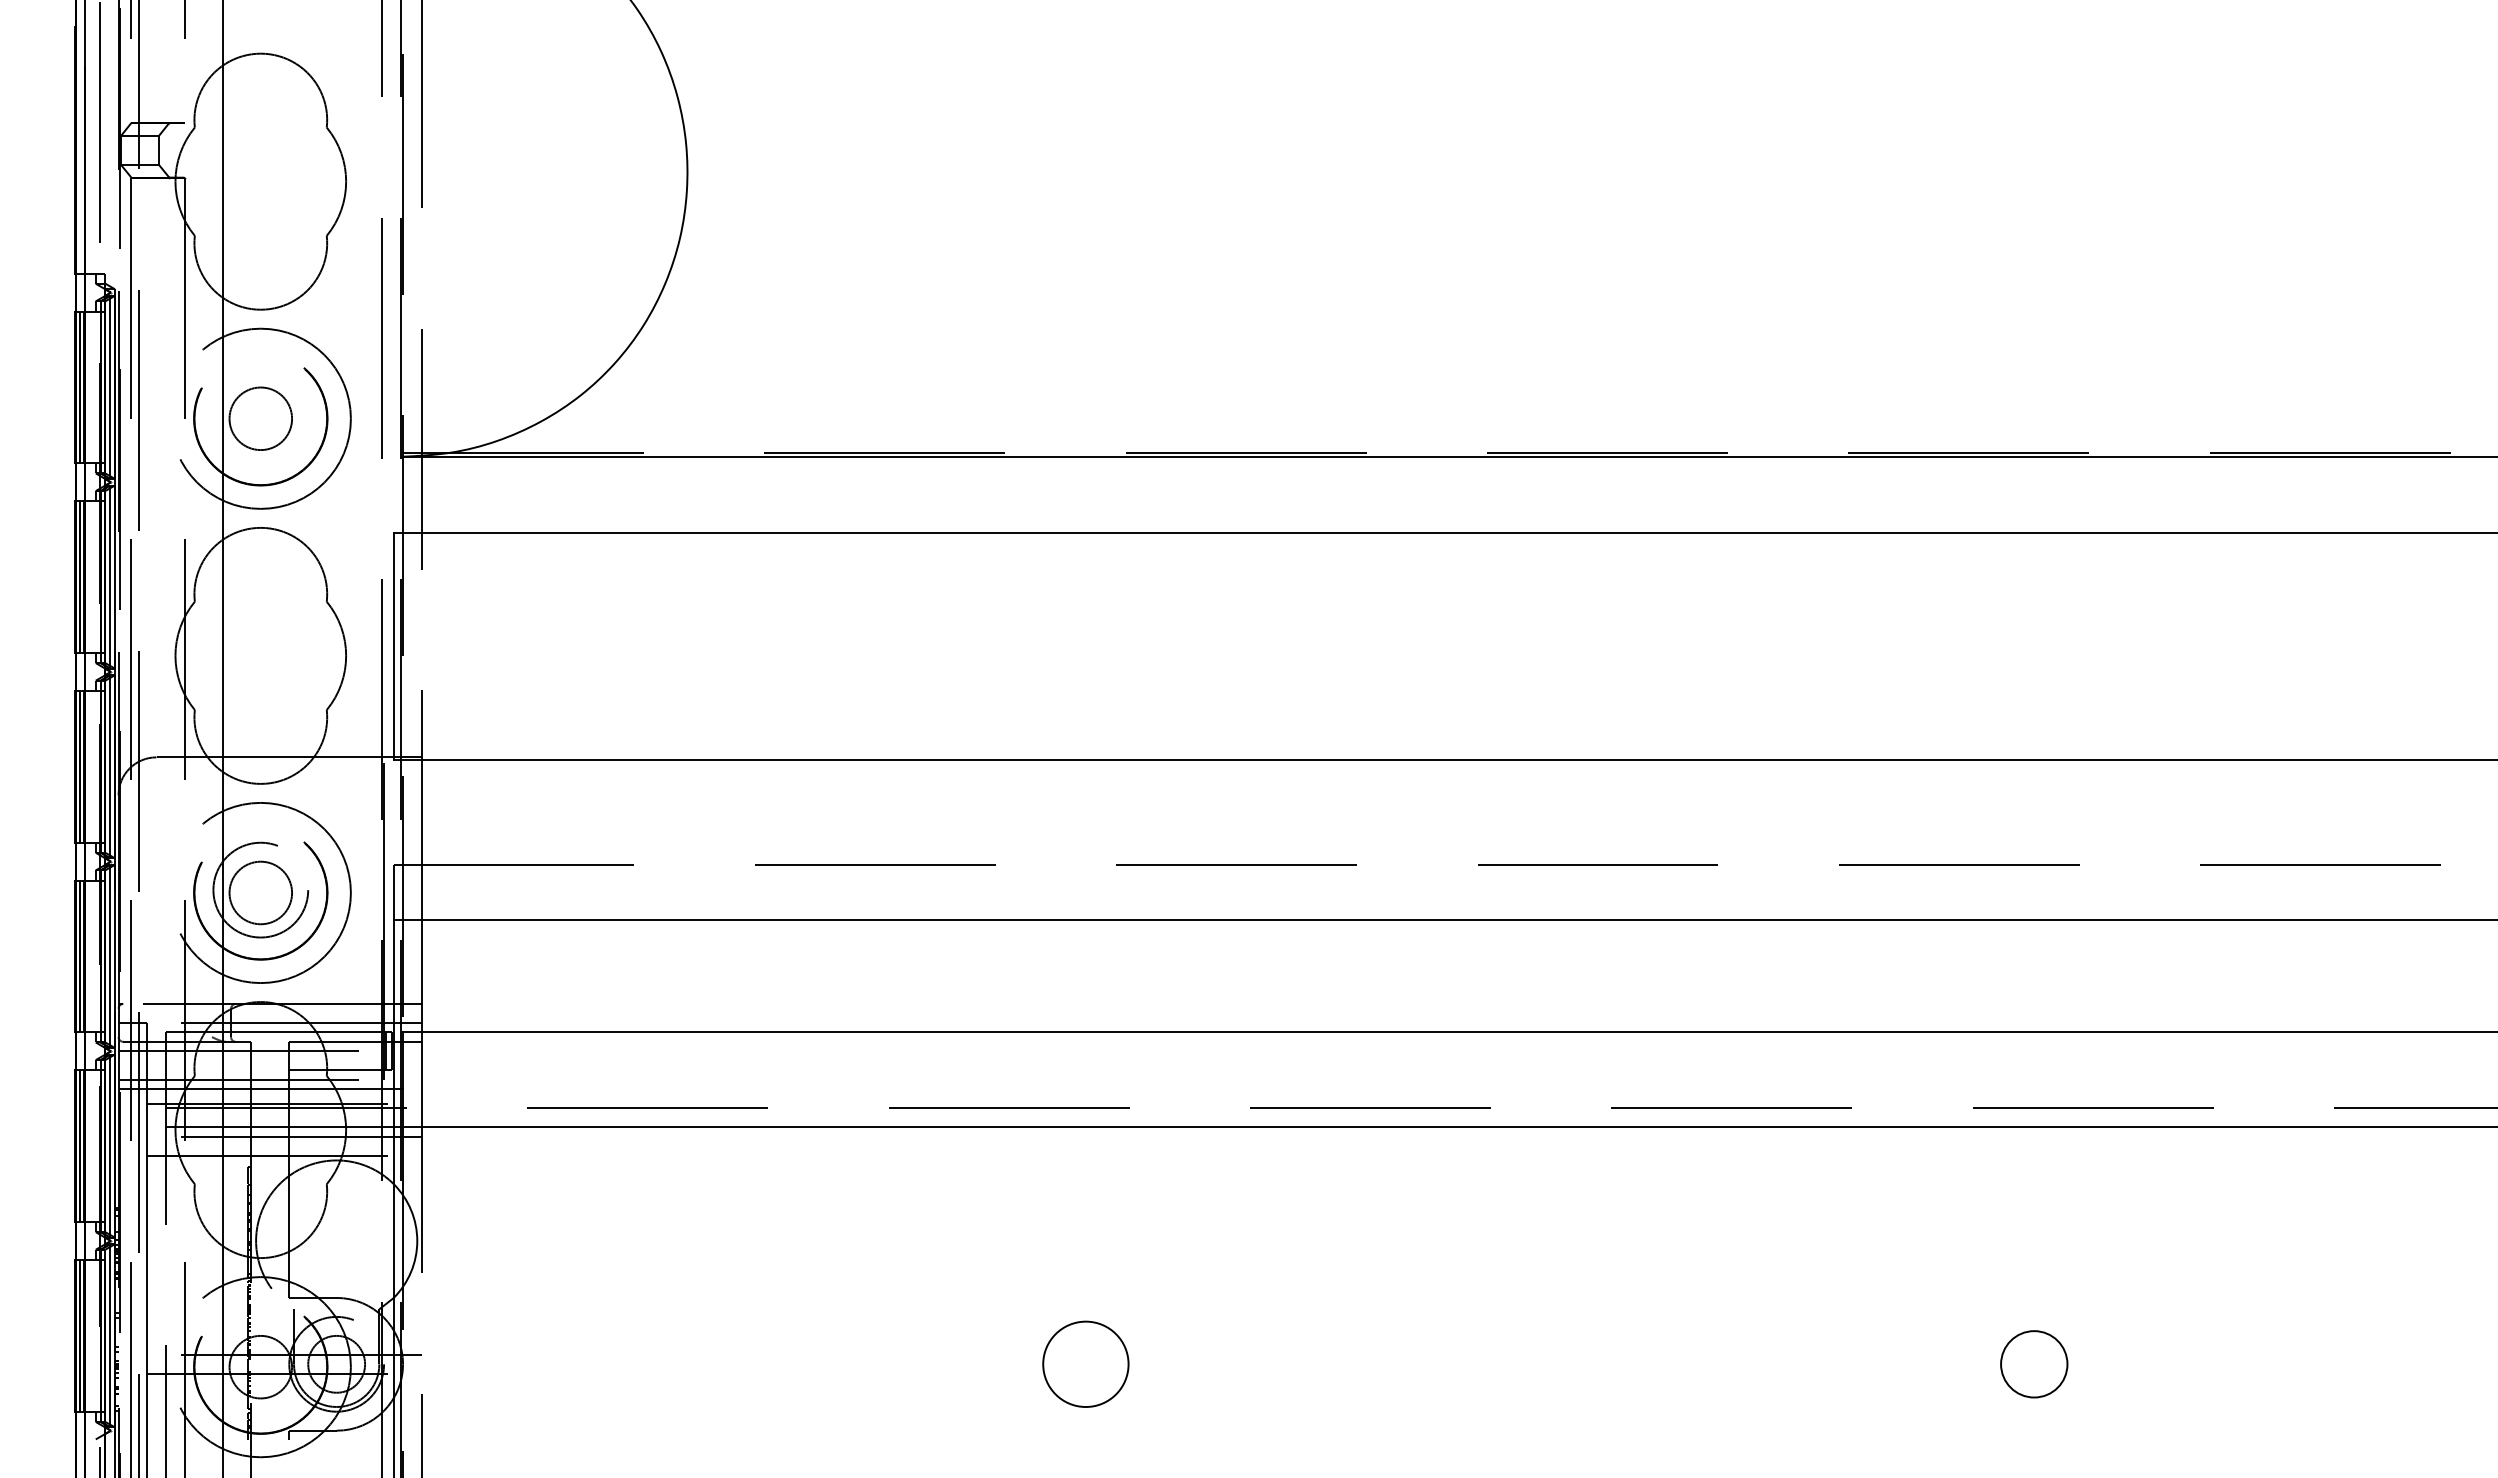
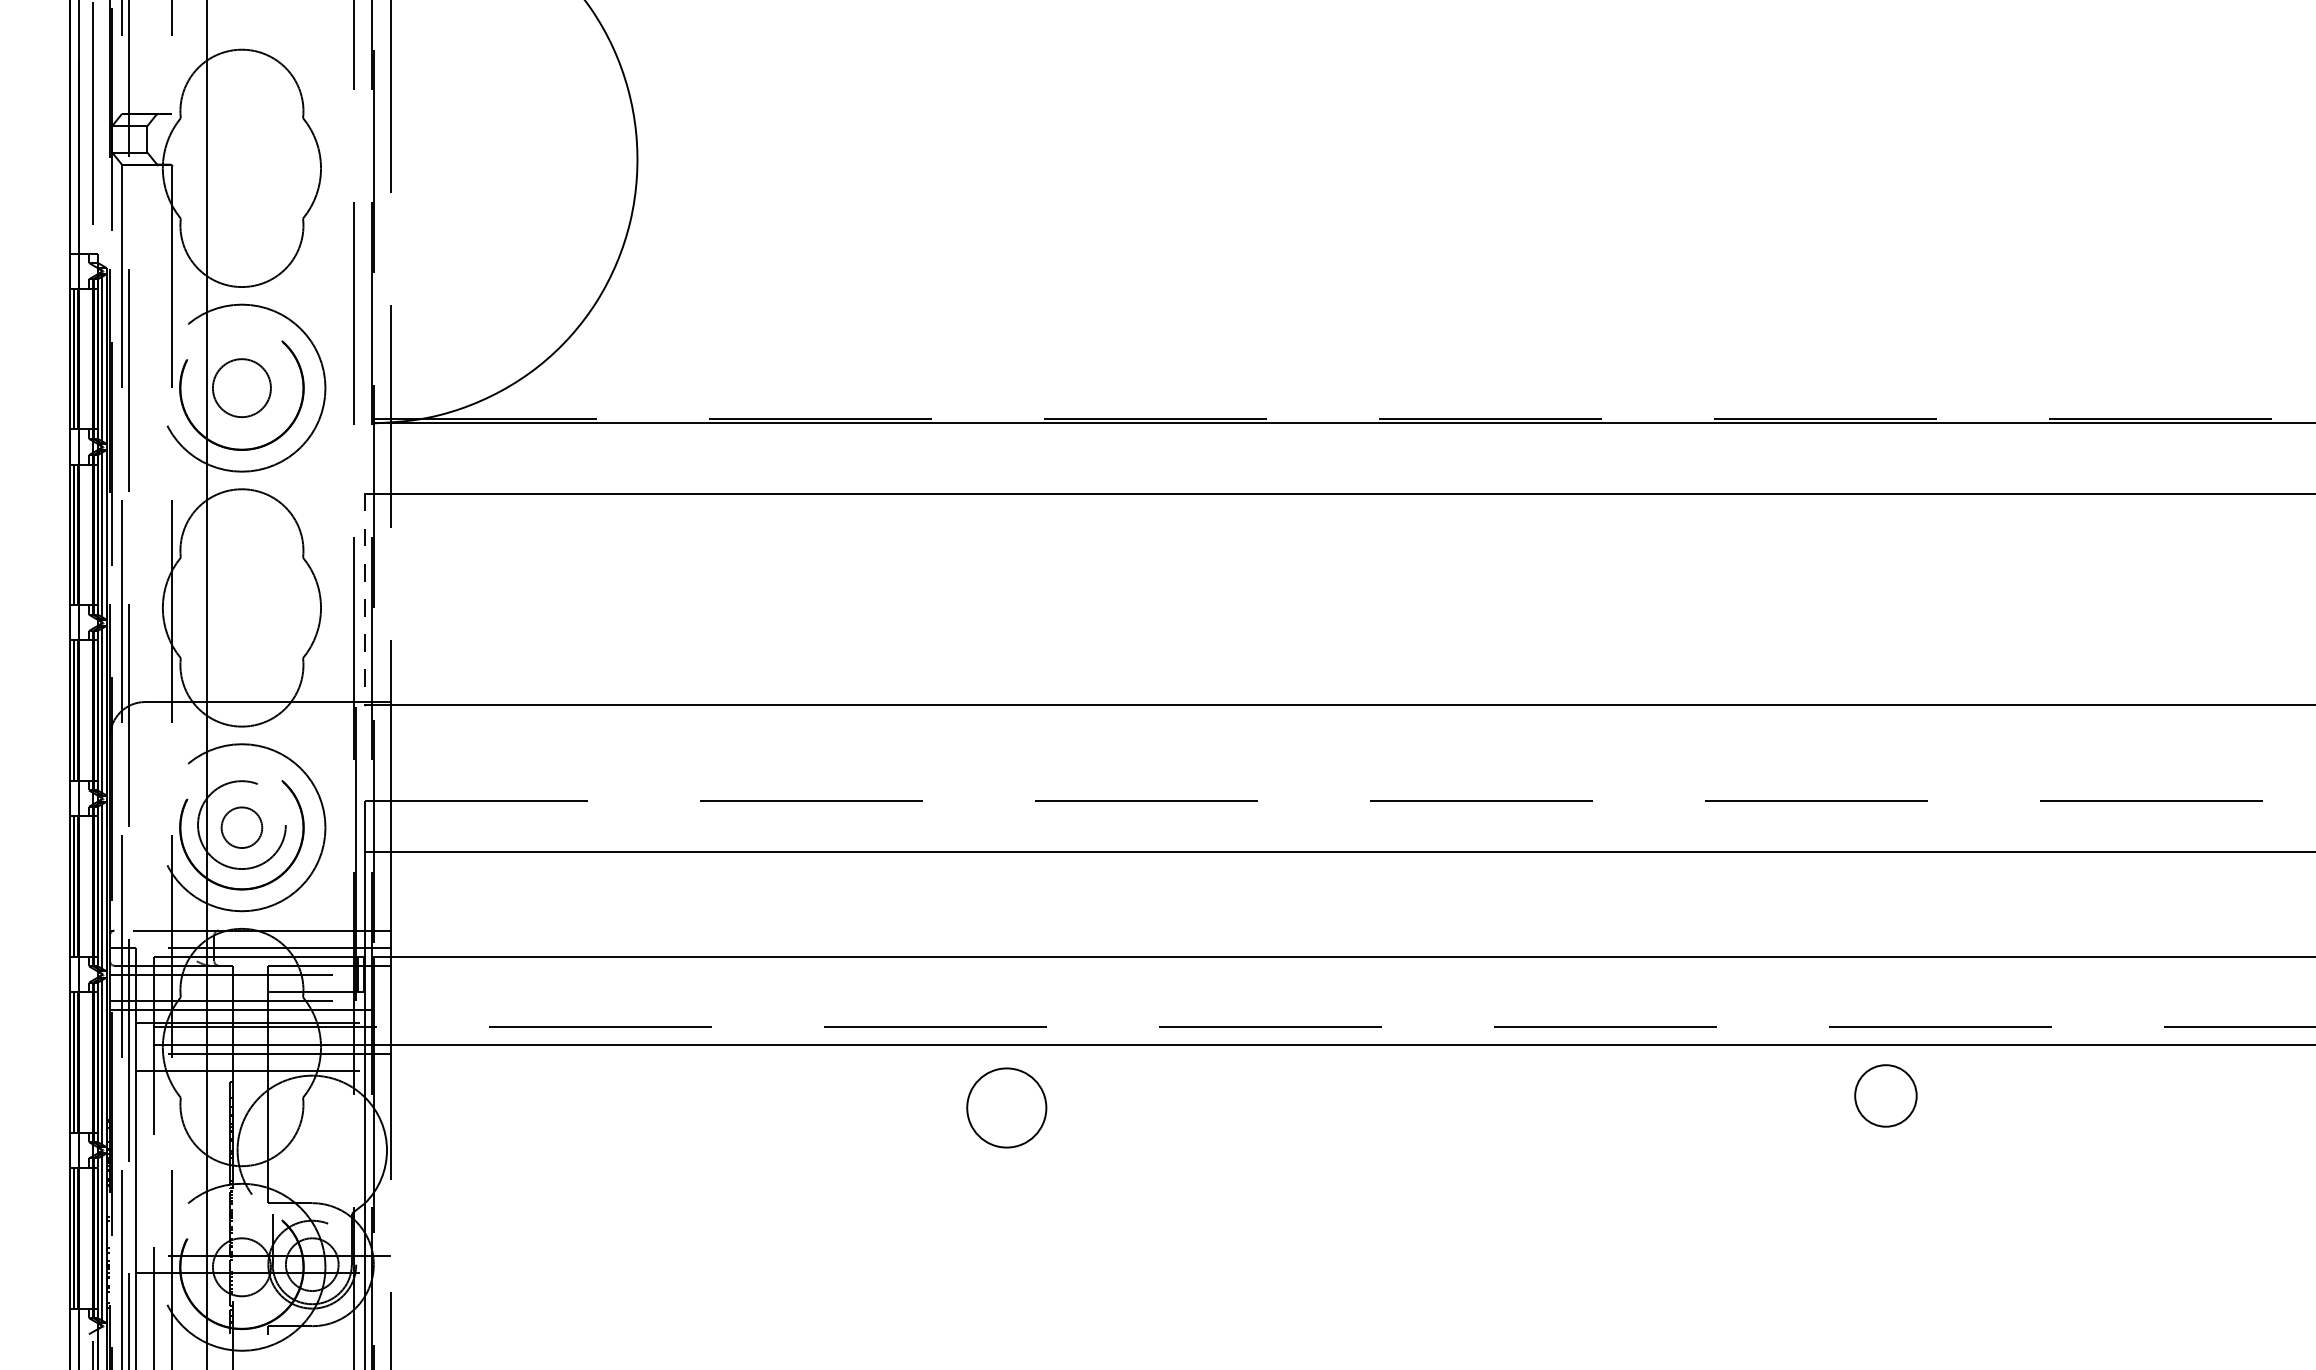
line: (393, 646) -> (364, 599), solid -> dashed
circle: (260, 892) -> (241, 827), size x0.7
circle: (1085, 1363) -> (1006, 1107), moved
circle: (2034, 1364) -> (1886, 1096), moved

